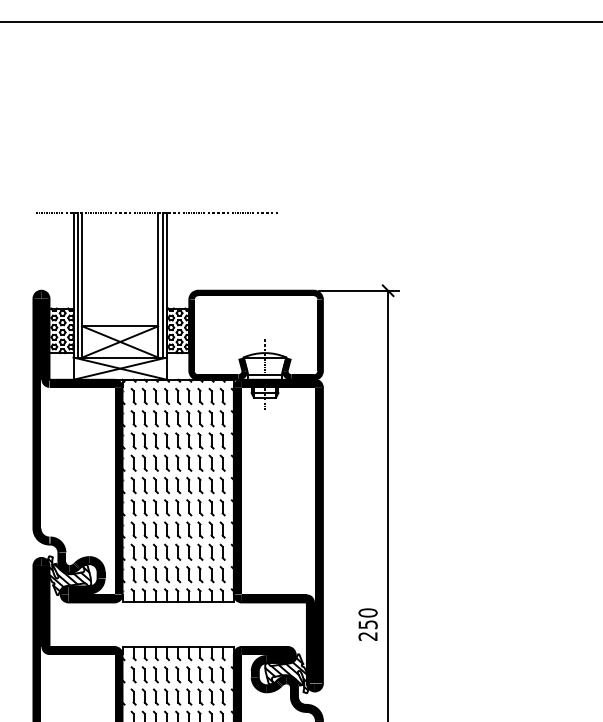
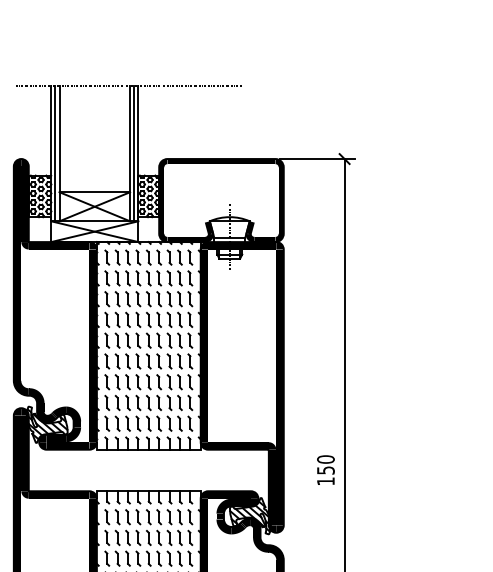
text: (367, 636) -> (325, 481), 250 -> 150

